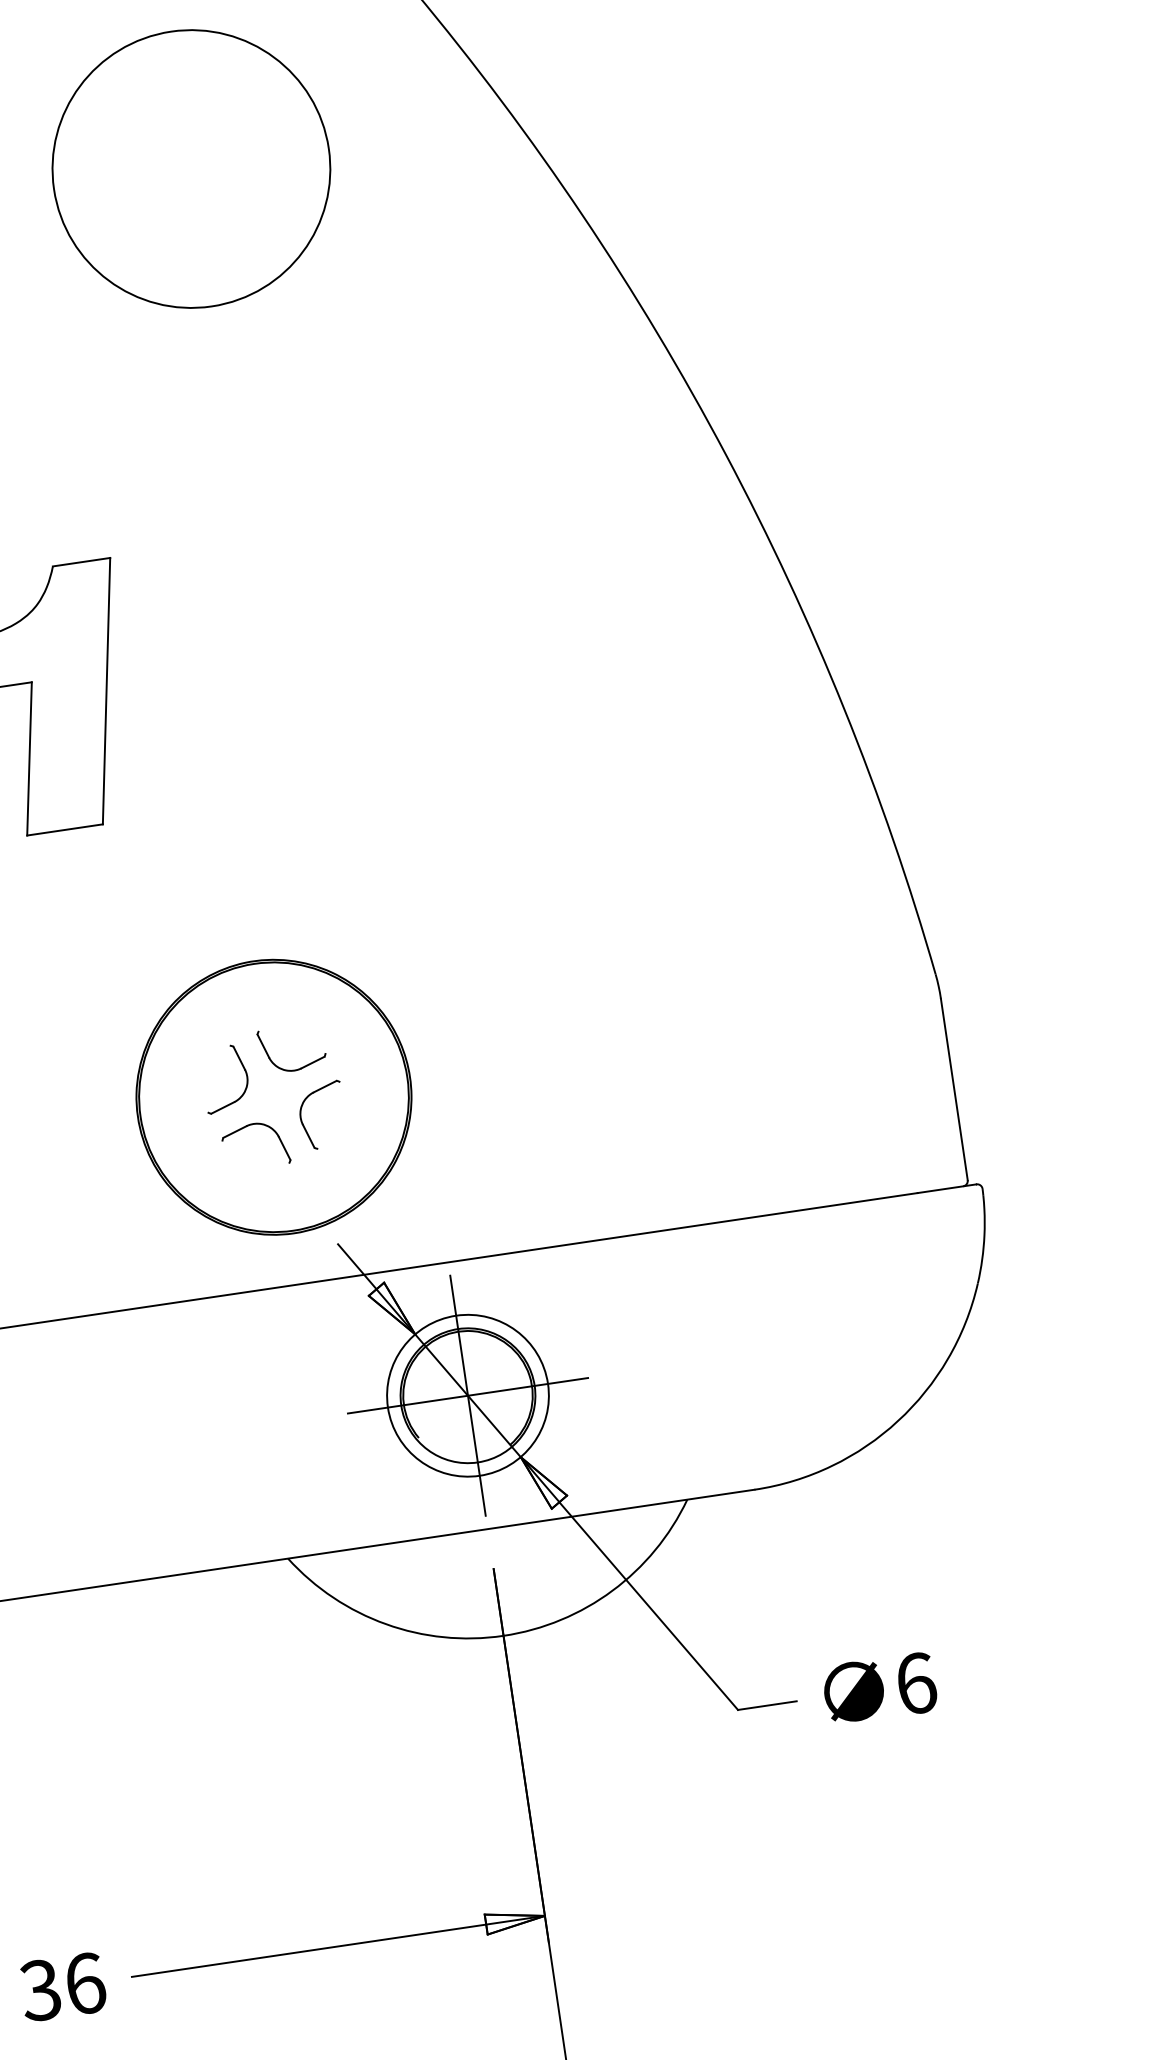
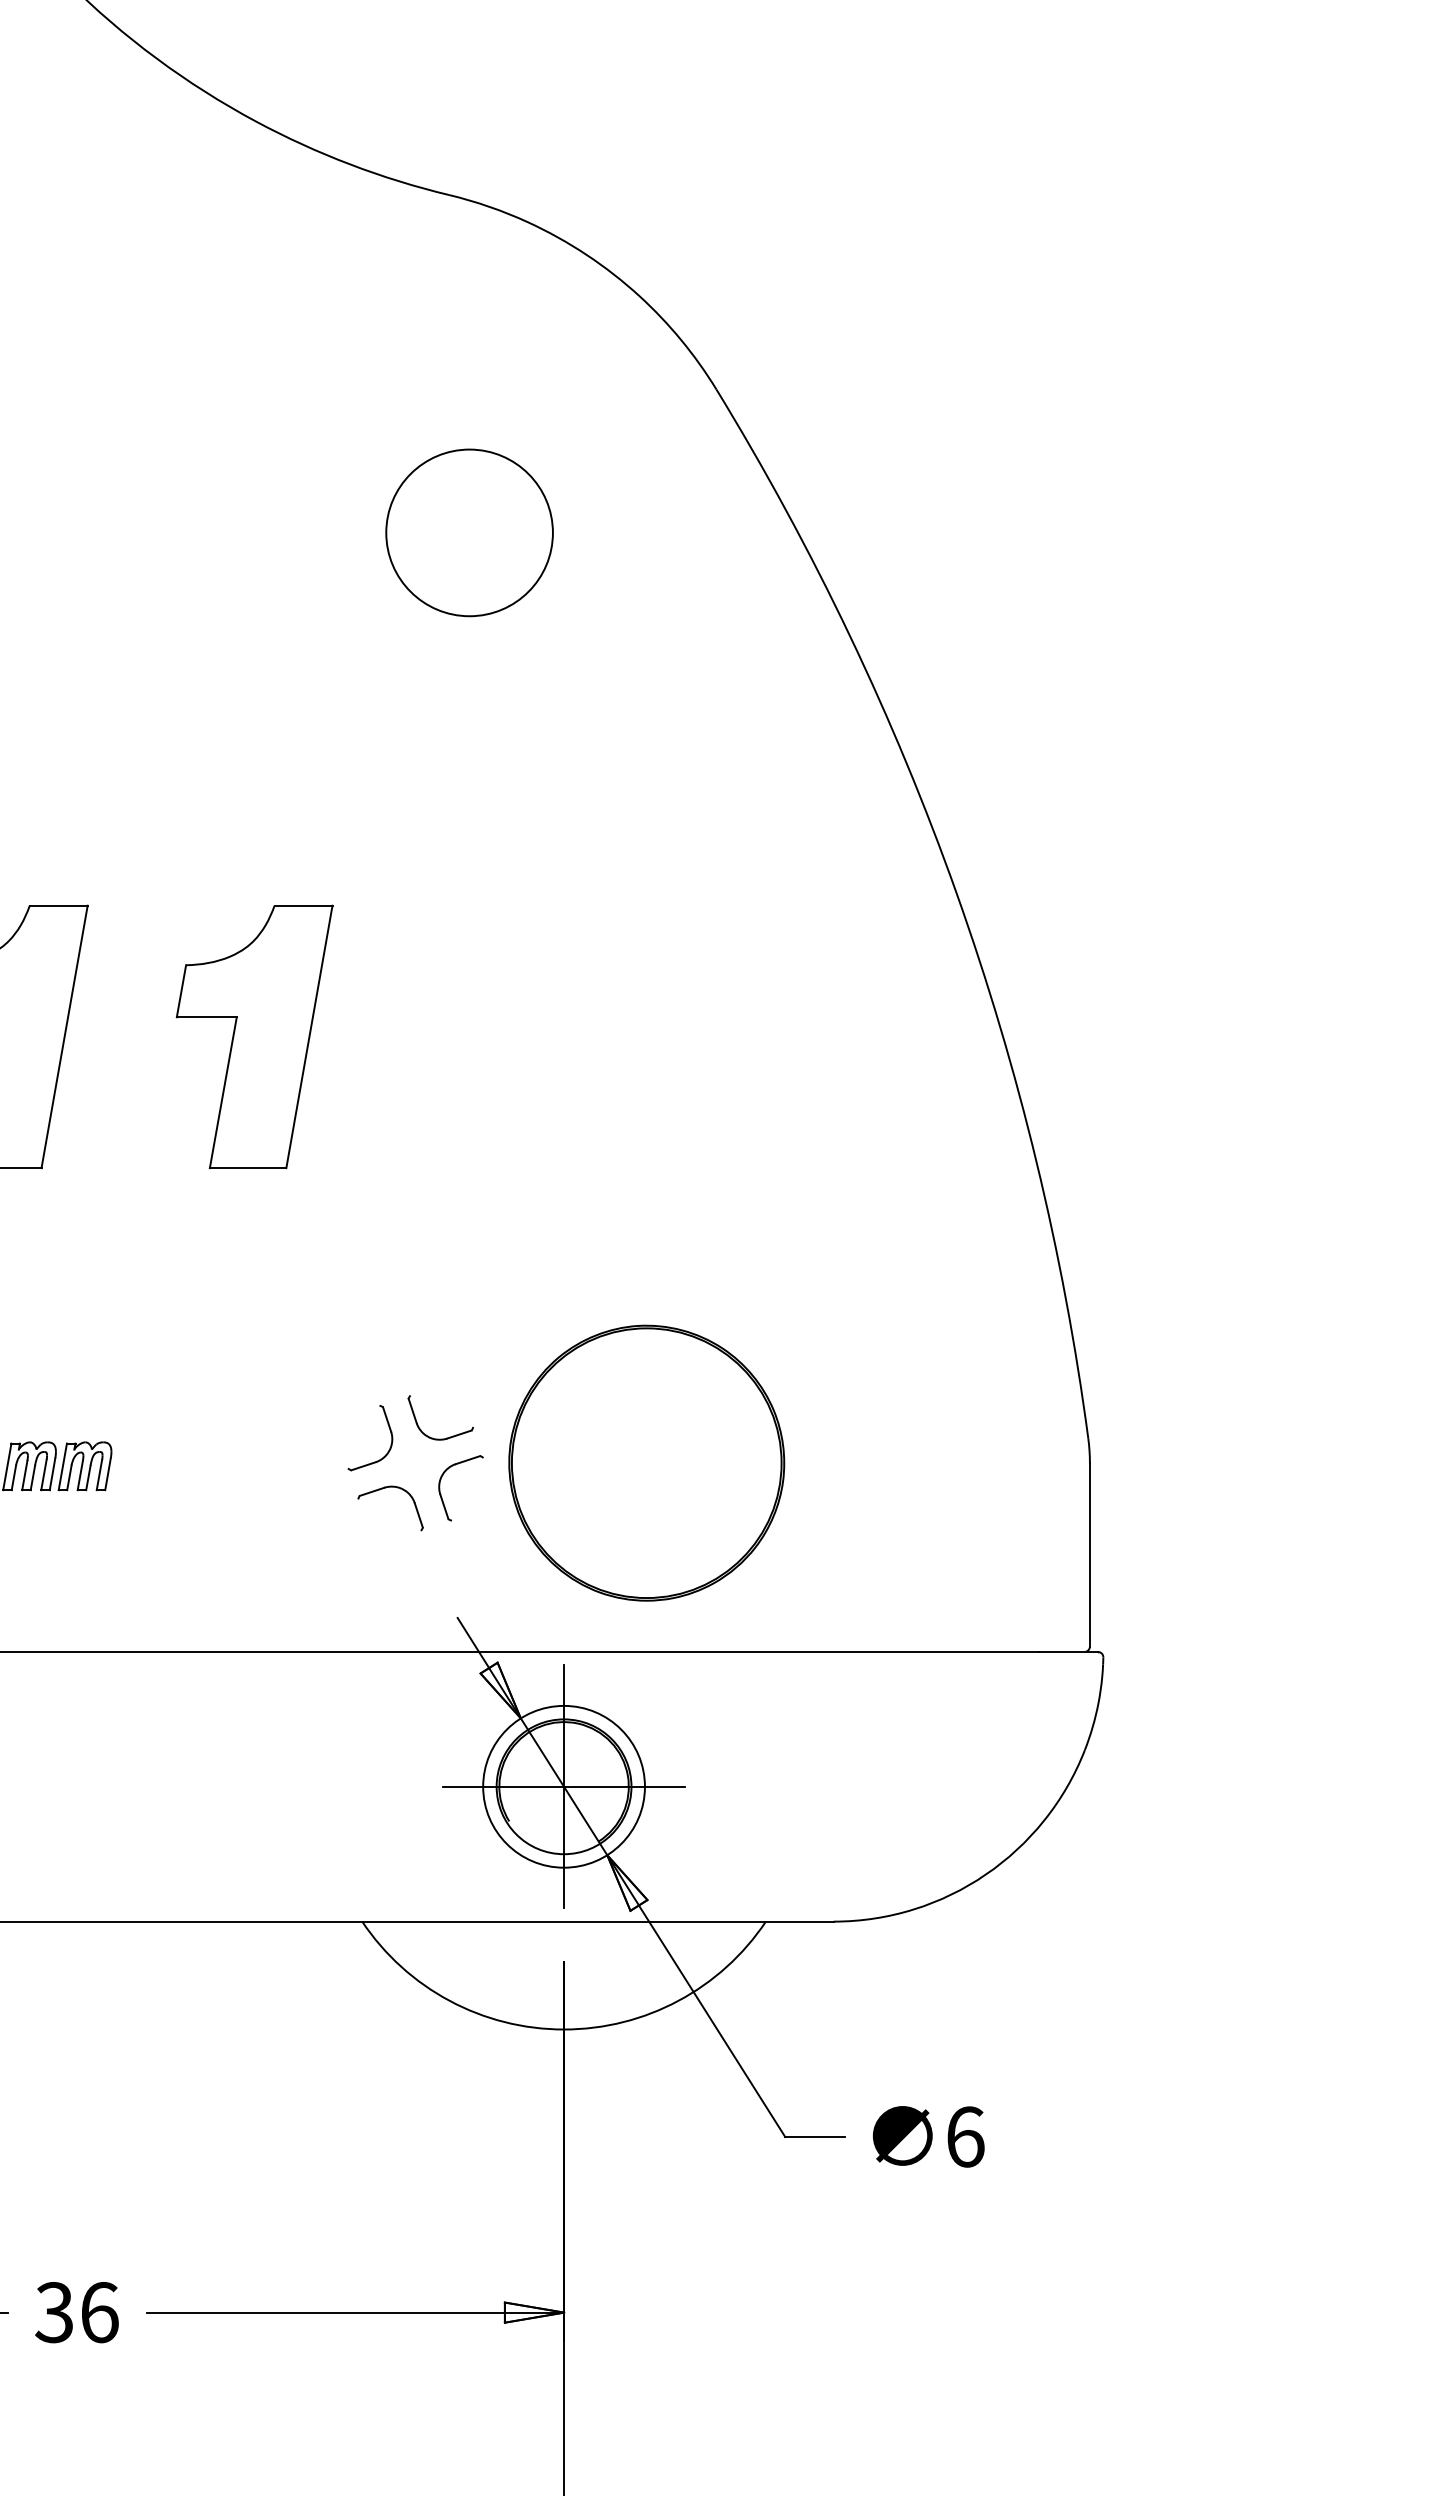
circle: (191, 168) -> (469, 532), size x0.6
part: (273, 1096) -> (646, 1462), moved

